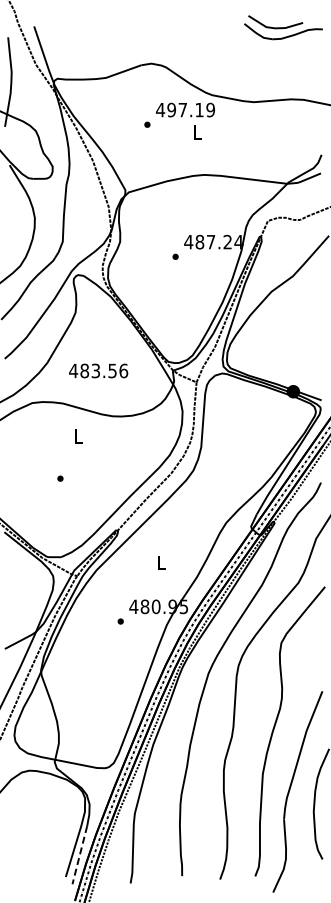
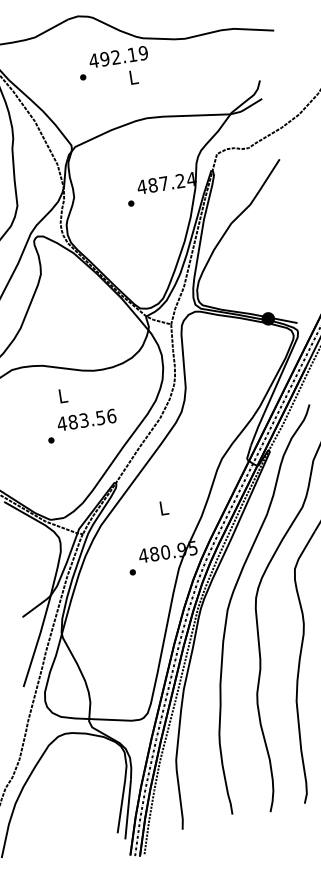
text: (182, 109) -> (115, 56), 497.19 -> 492.19
text: (98, 370) -> (86, 419), moved
line: (79, 855) -> (127, 809), dashed -> solid

